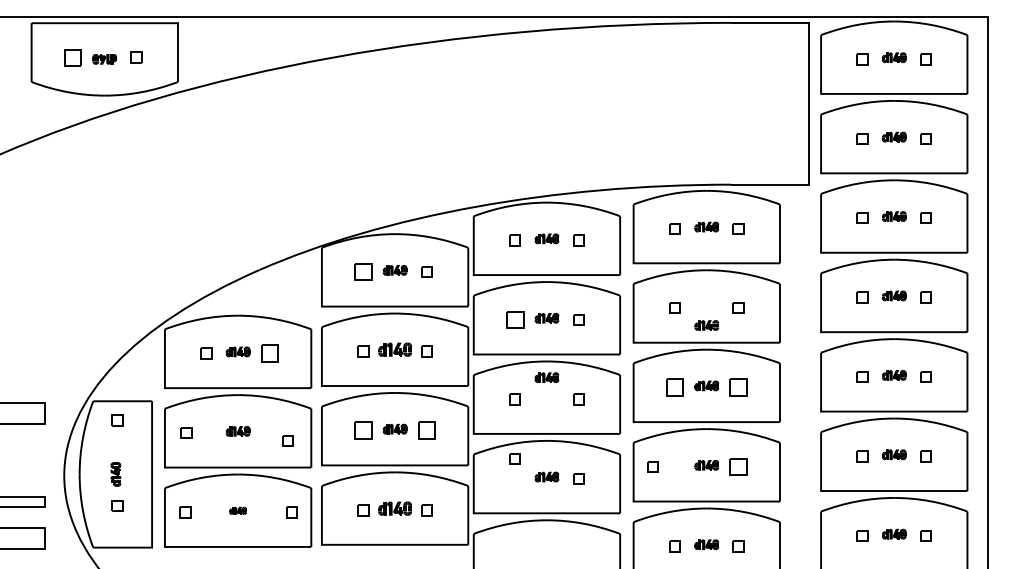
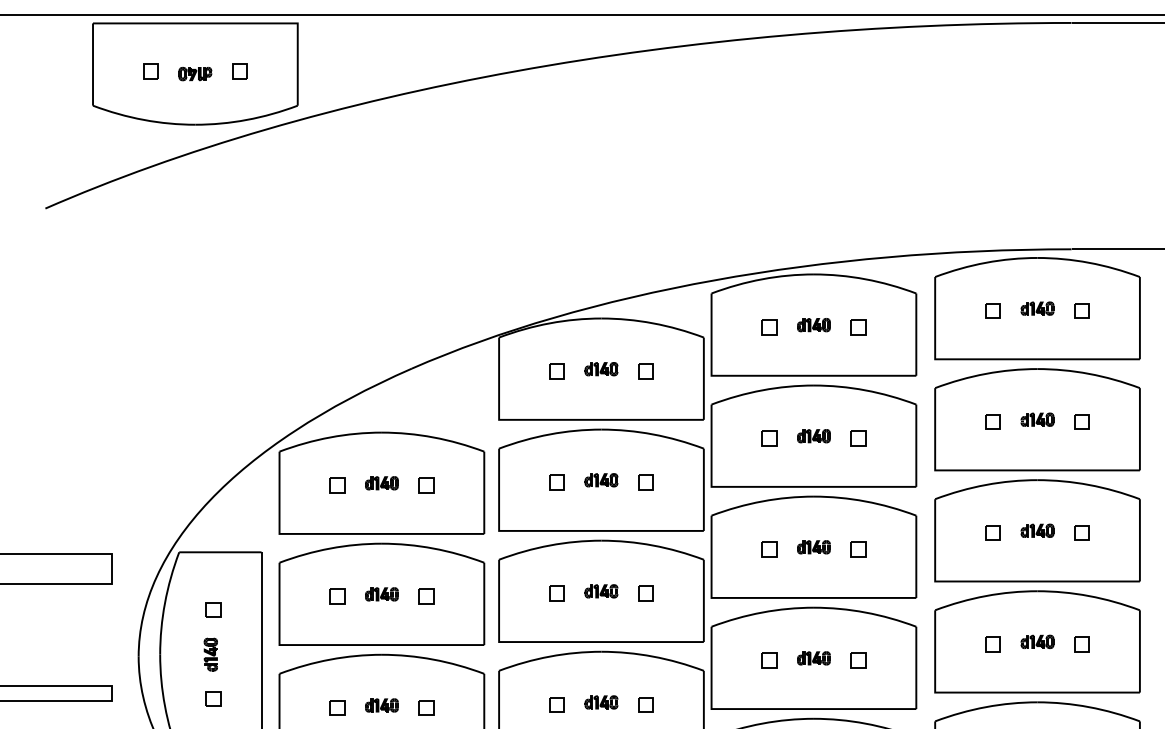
part: (72, 57) -> (150, 71), size x0.62
part: (363, 271) -> (557, 370), size x0.62
part: (514, 319) -> (768, 437), size x0.62
part: (706, 325) -> (1037, 419), moved
part: (394, 349) -> (600, 479), size x0.71
part: (269, 353) -> (425, 485), size x0.62
part: (546, 377) -> (813, 547), moved
part: (674, 387) -> (992, 533), size x0.62
part: (738, 387) -> (1081, 533), size x0.62
part: (117, 420) -> (213, 609), moved
part: (363, 430) -> (557, 593), size x0.62
part: (426, 430) -> (645, 593), size x0.62
part: (186, 432) -> (337, 595), moved
part: (287, 440) -> (425, 595), moved
part: (514, 458) -> (768, 660), moved
part: (652, 466) -> (992, 643), moved
part: (738, 466) -> (1081, 643), size x0.62
part: (394, 508) -> (600, 702), size x0.71
part: (237, 510) -> (381, 705), size x1.43
part: (185, 512) -> (337, 707), moved
part: (291, 512) -> (425, 707), moved

